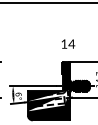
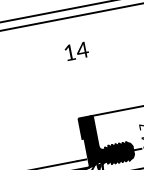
text: (68, 43) -> (76, 50), moved

